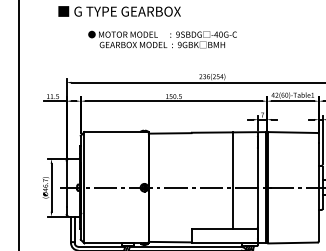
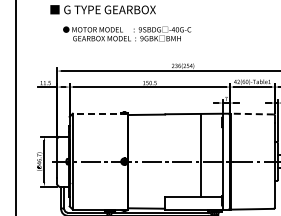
text: (163, 39) -> (127, 33), moved
line: (116, 131) -> (100, 113), solid -> dashed
line: (291, 133) -> (251, 114), solid -> dashed

